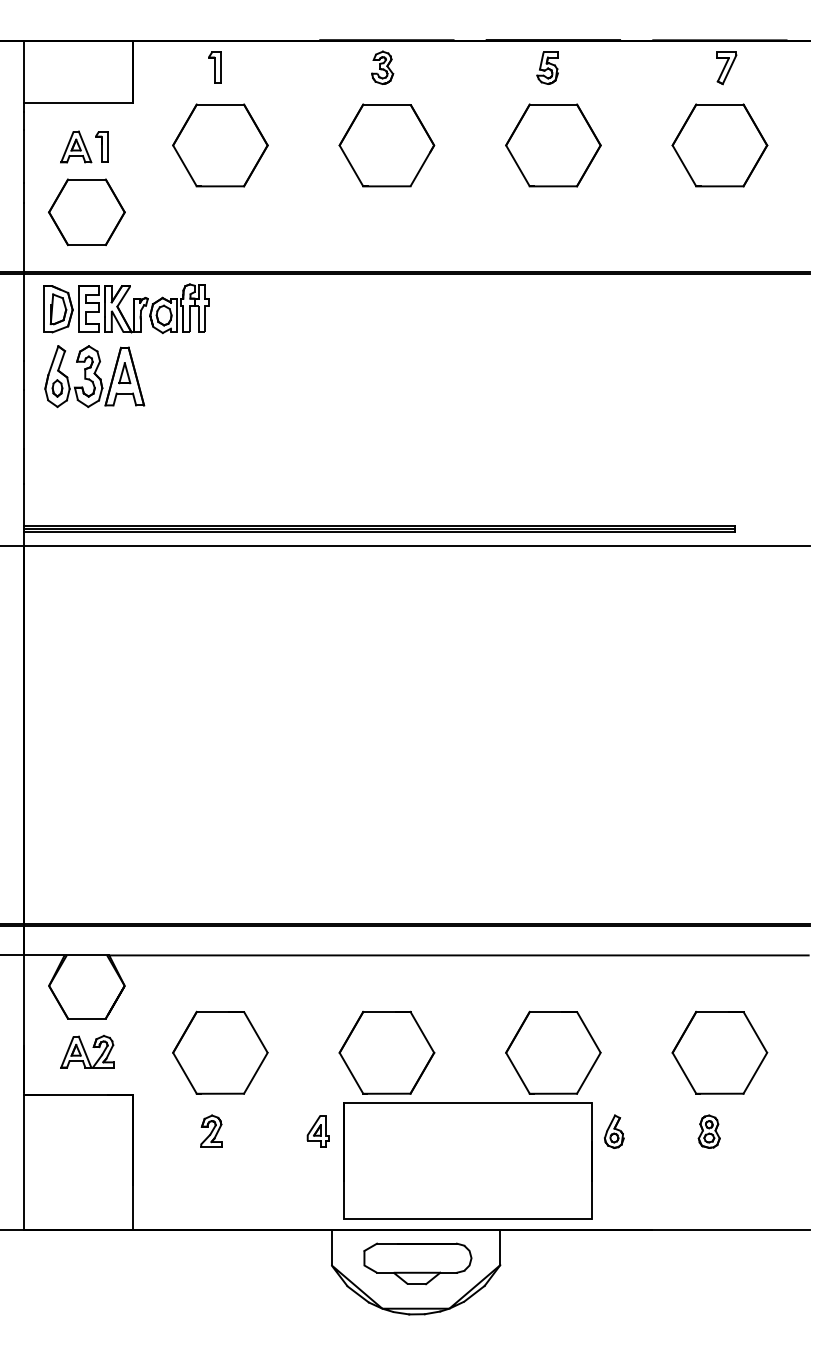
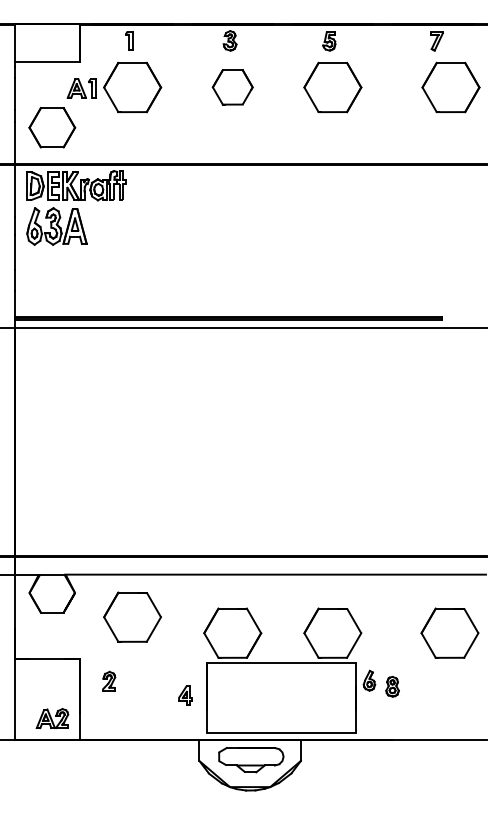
part: (386, 143) -> (232, 86), size x0.7
part: (719, 145) -> (450, 87), moved
part: (83, 147) -> (81, 88), moved
part: (87, 1051) -> (52, 718), moved
part: (220, 1051) -> (132, 616), moved
part: (719, 1051) -> (449, 632), moved
part: (211, 1129) -> (109, 680), moved
part: (318, 1131) -> (185, 695), moved
part: (709, 1131) -> (392, 686), moved

